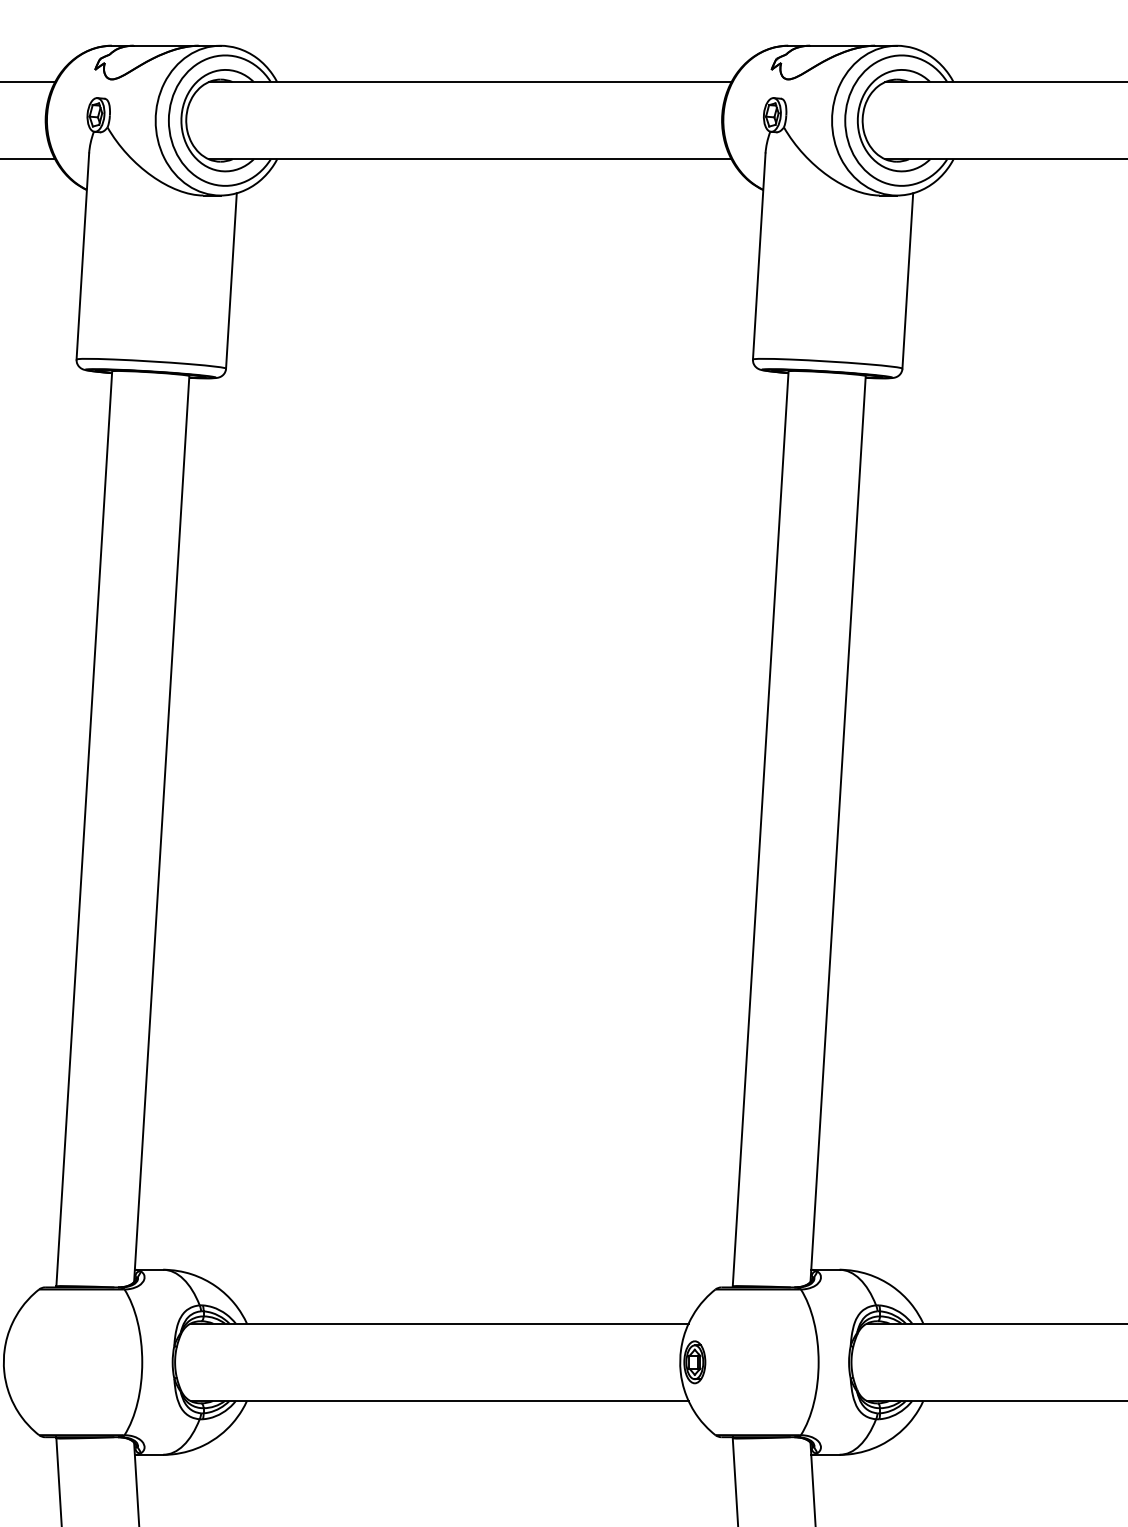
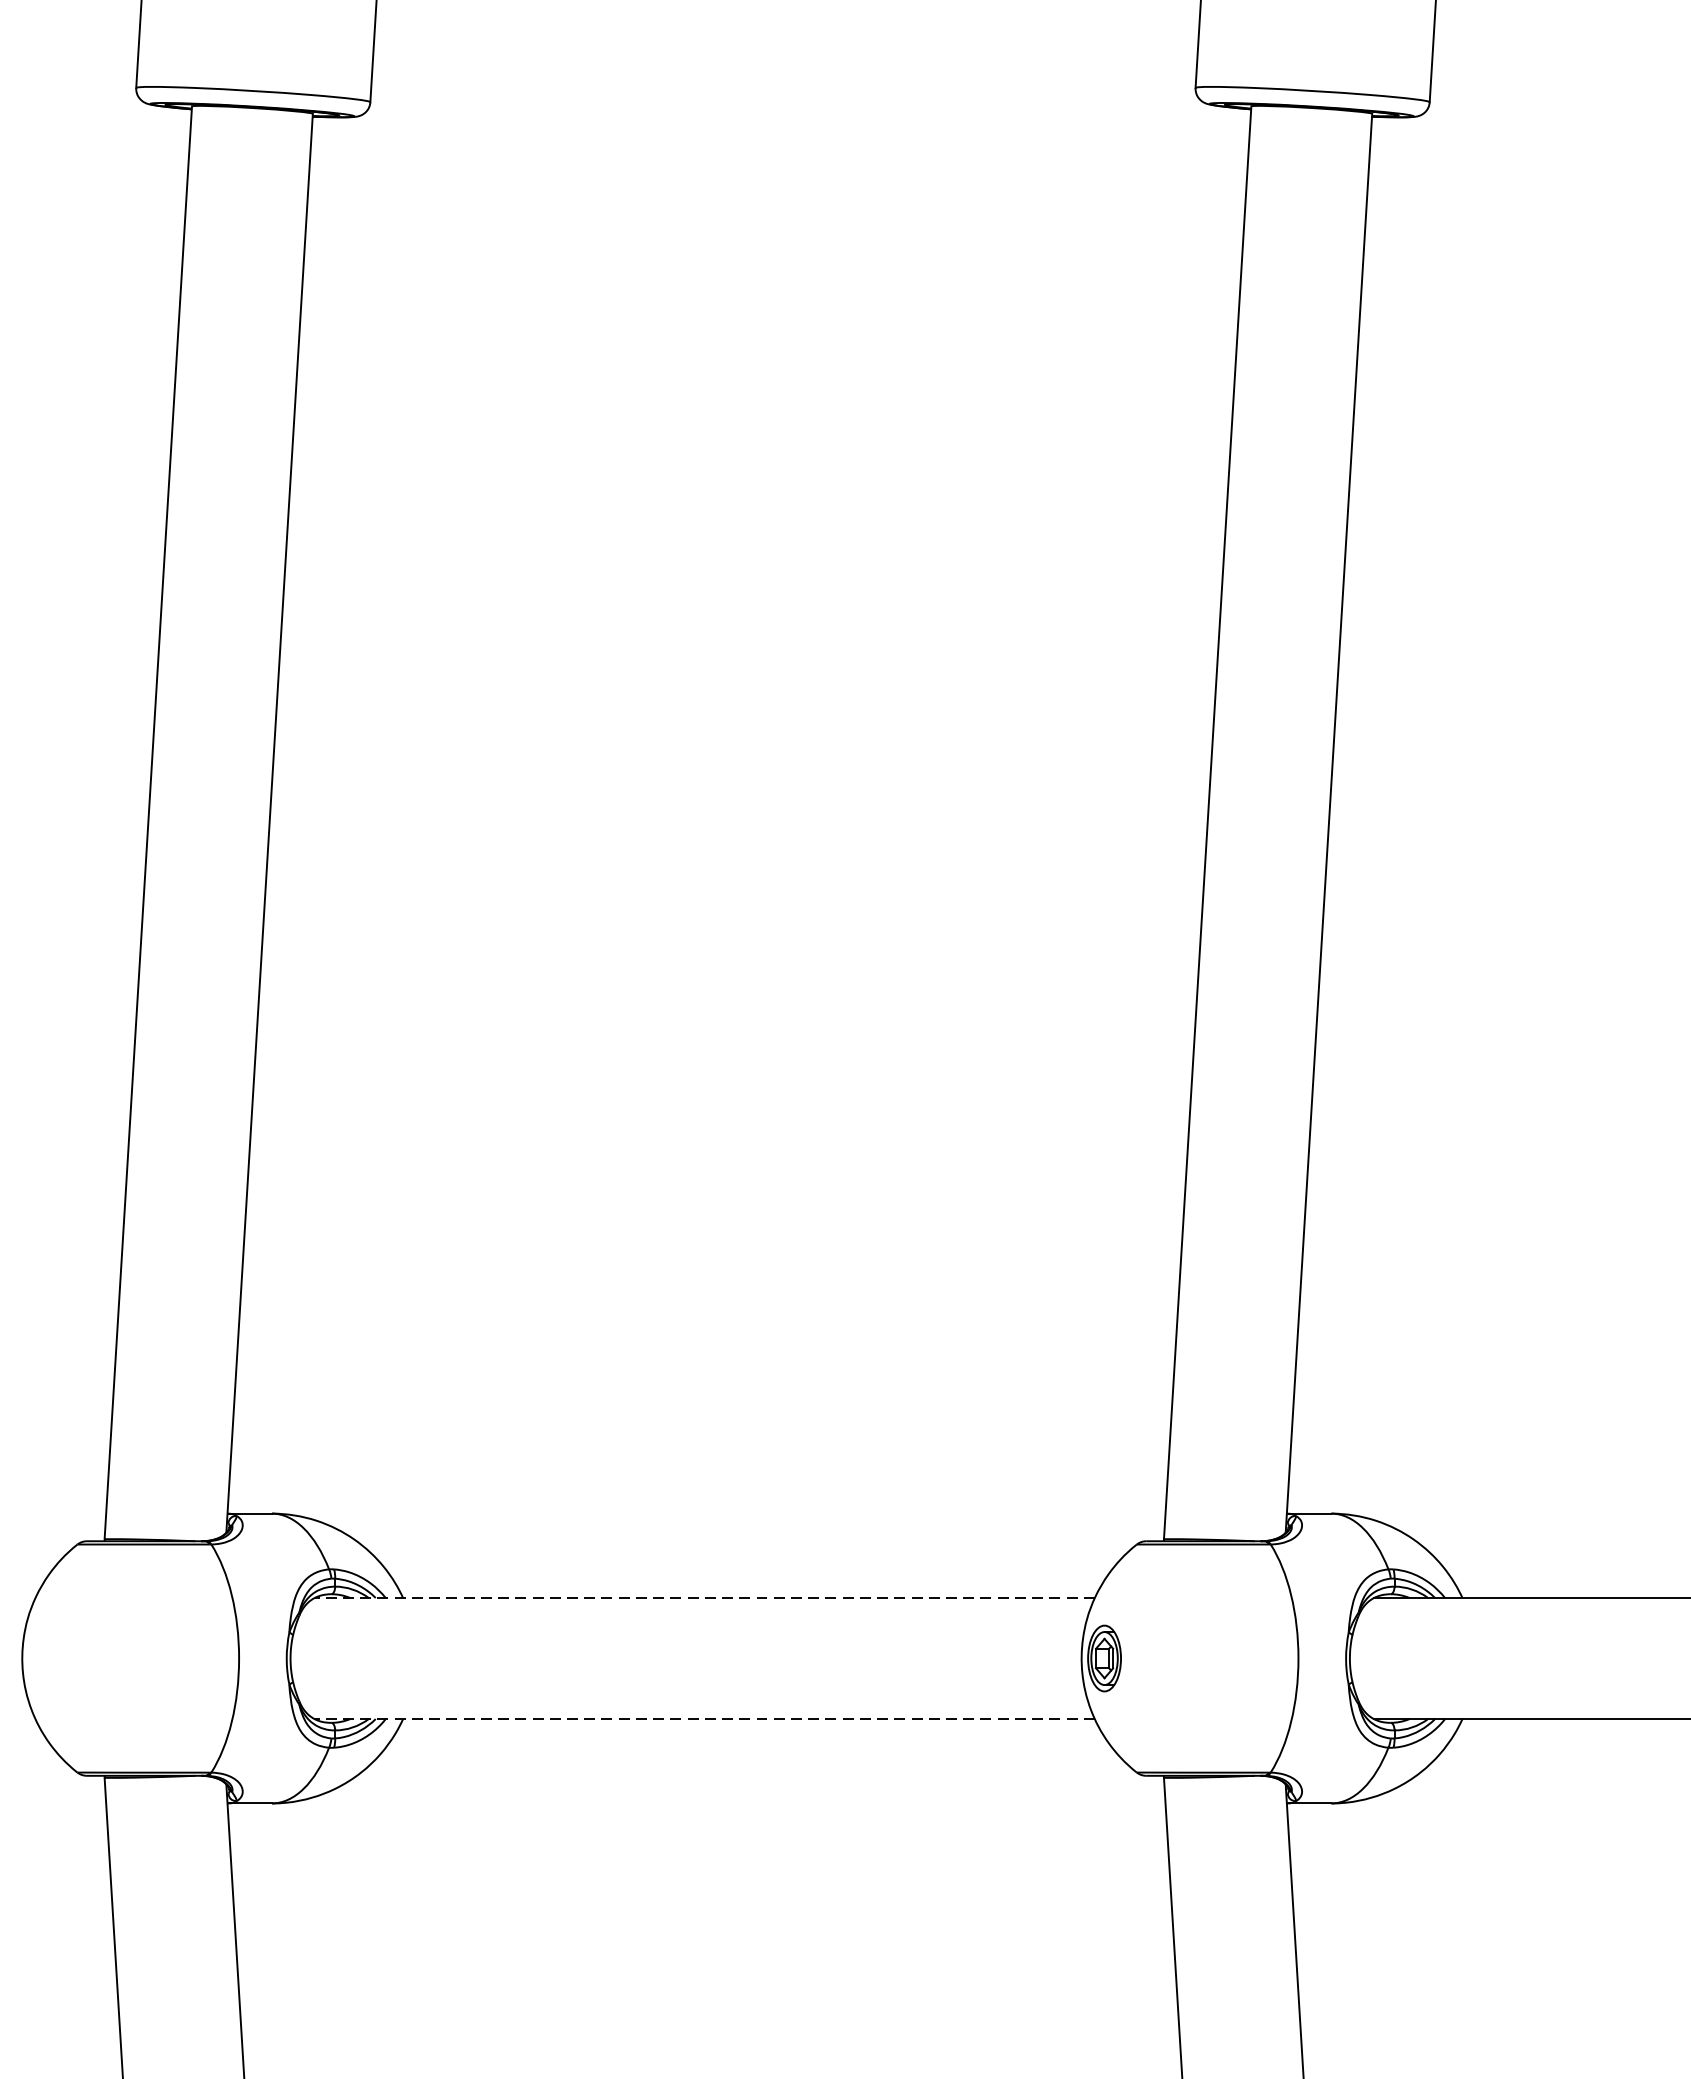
line: (439, 1323) -> (704, 1597), solid -> dashed
line: (439, 1400) -> (704, 1718), solid -> dashed

